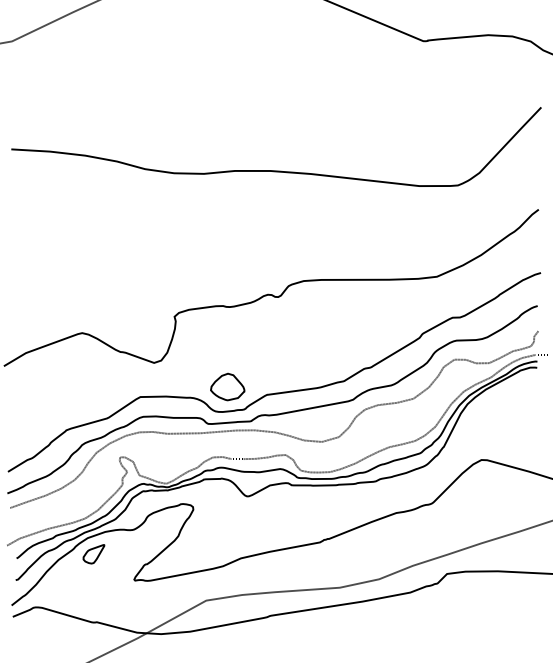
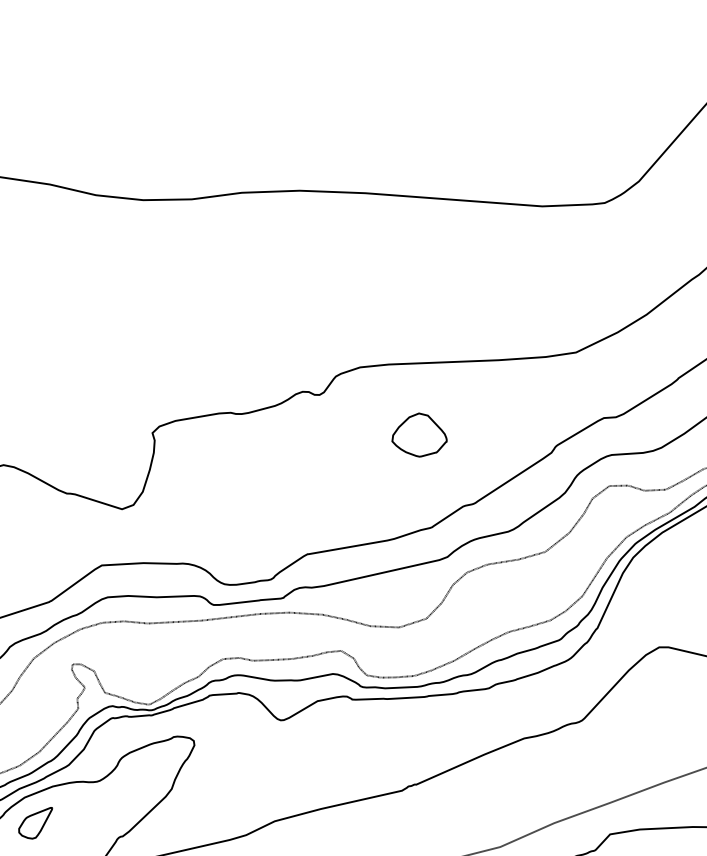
part: (227, 386) -> (418, 434), moved

